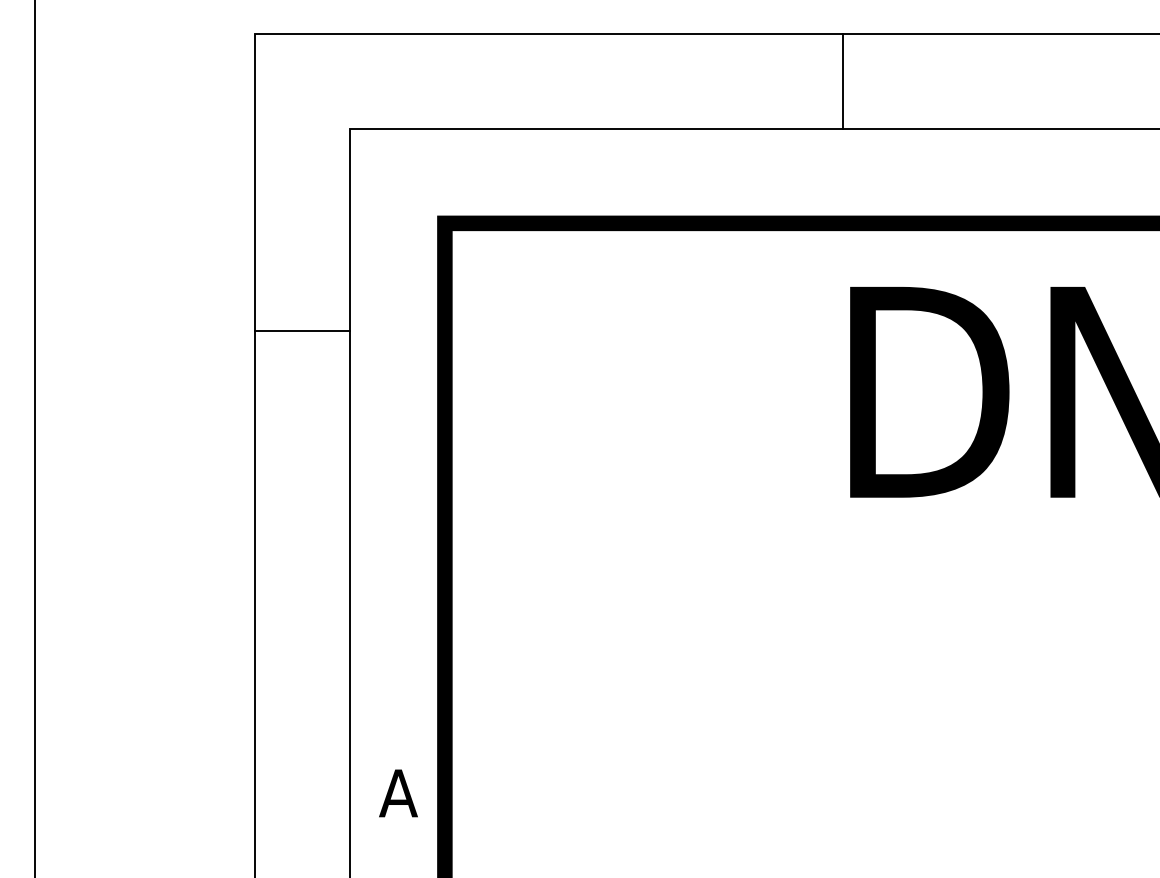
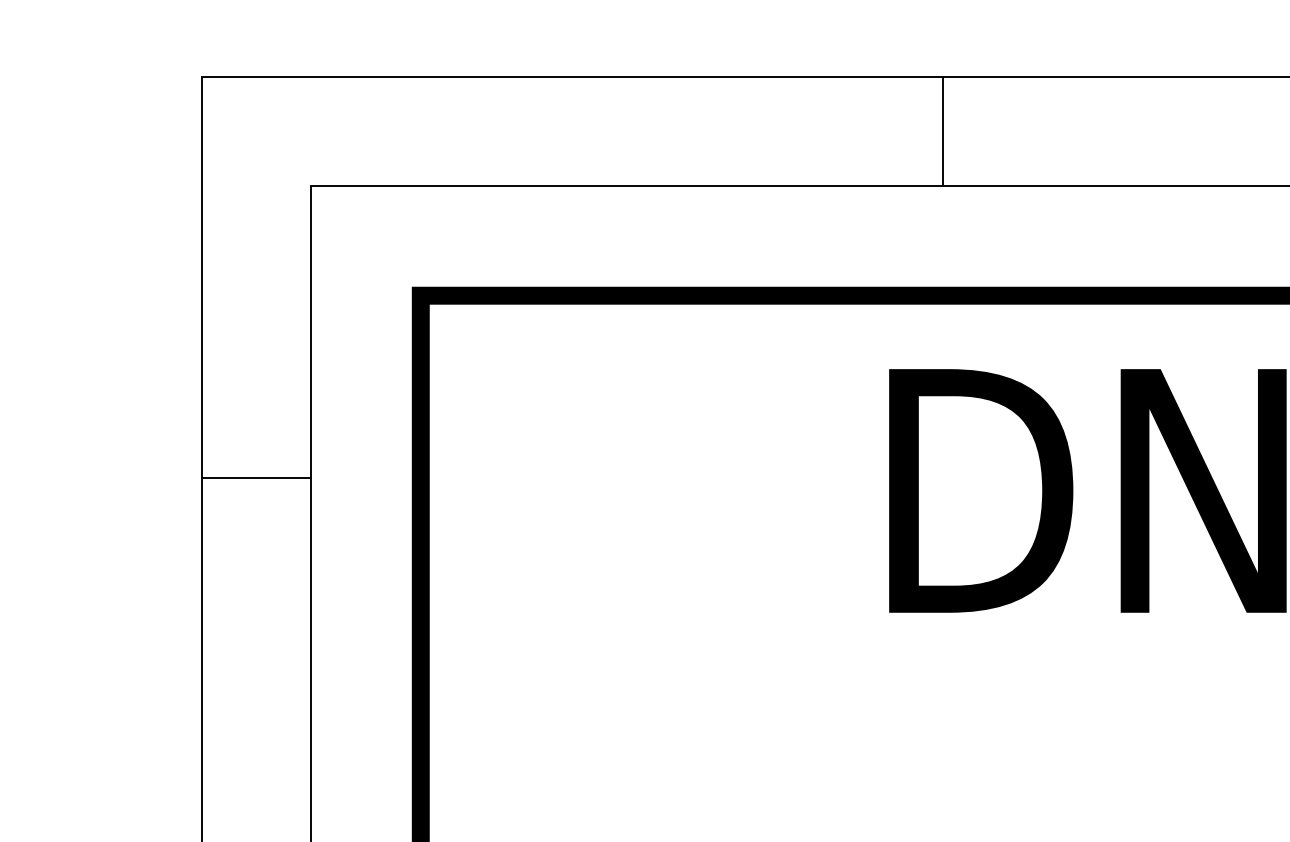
line: (842, 80) -> (942, 130), moved
line: (302, 331) -> (256, 478), moved

